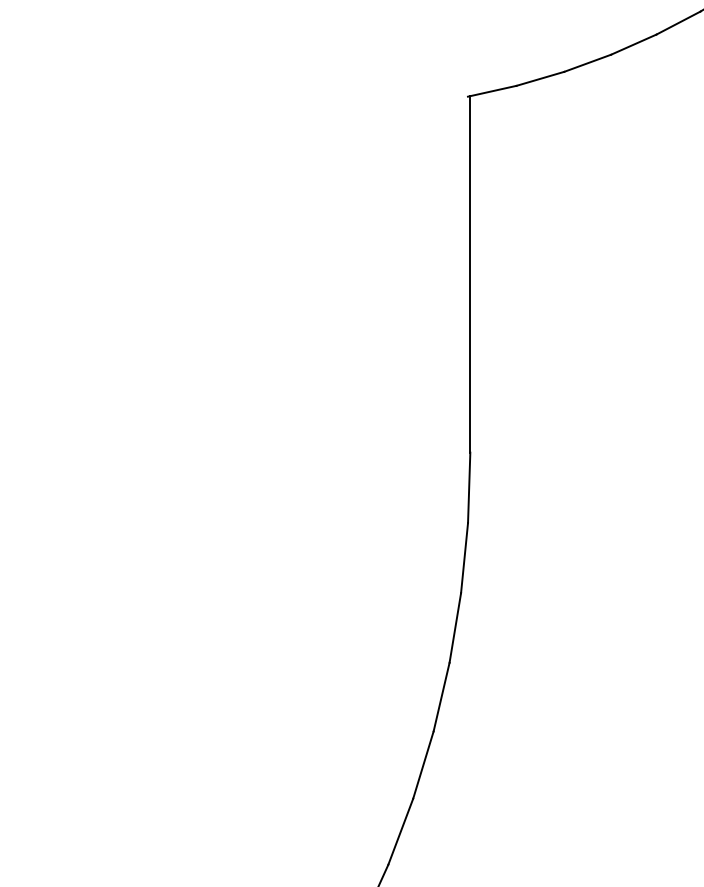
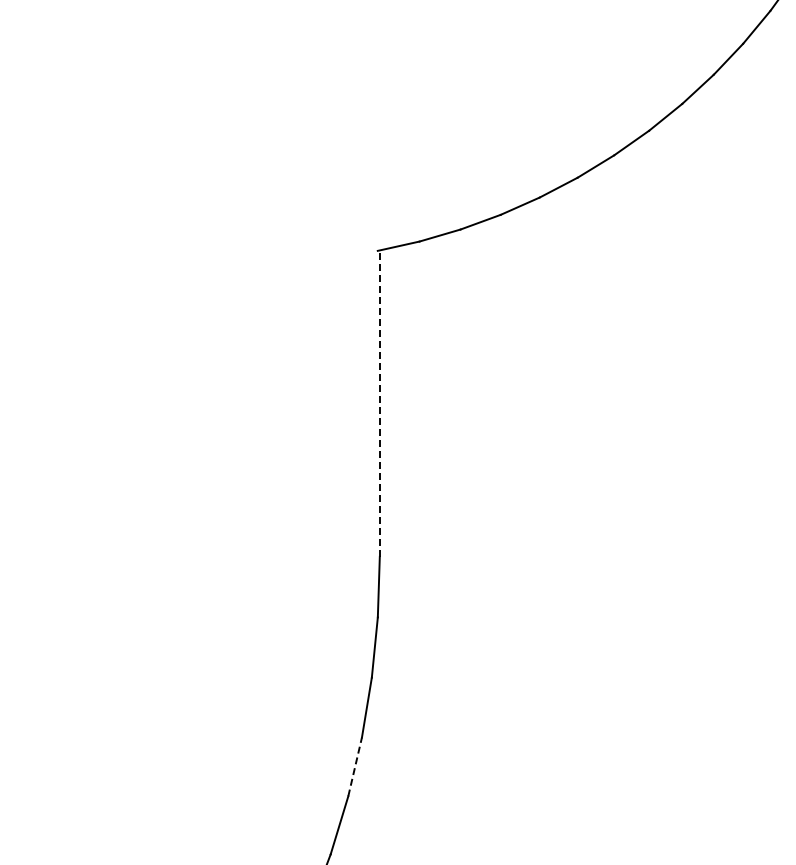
line: (469, 274) -> (379, 403), solid -> dashed
line: (442, 696) -> (355, 766), solid -> dashed

